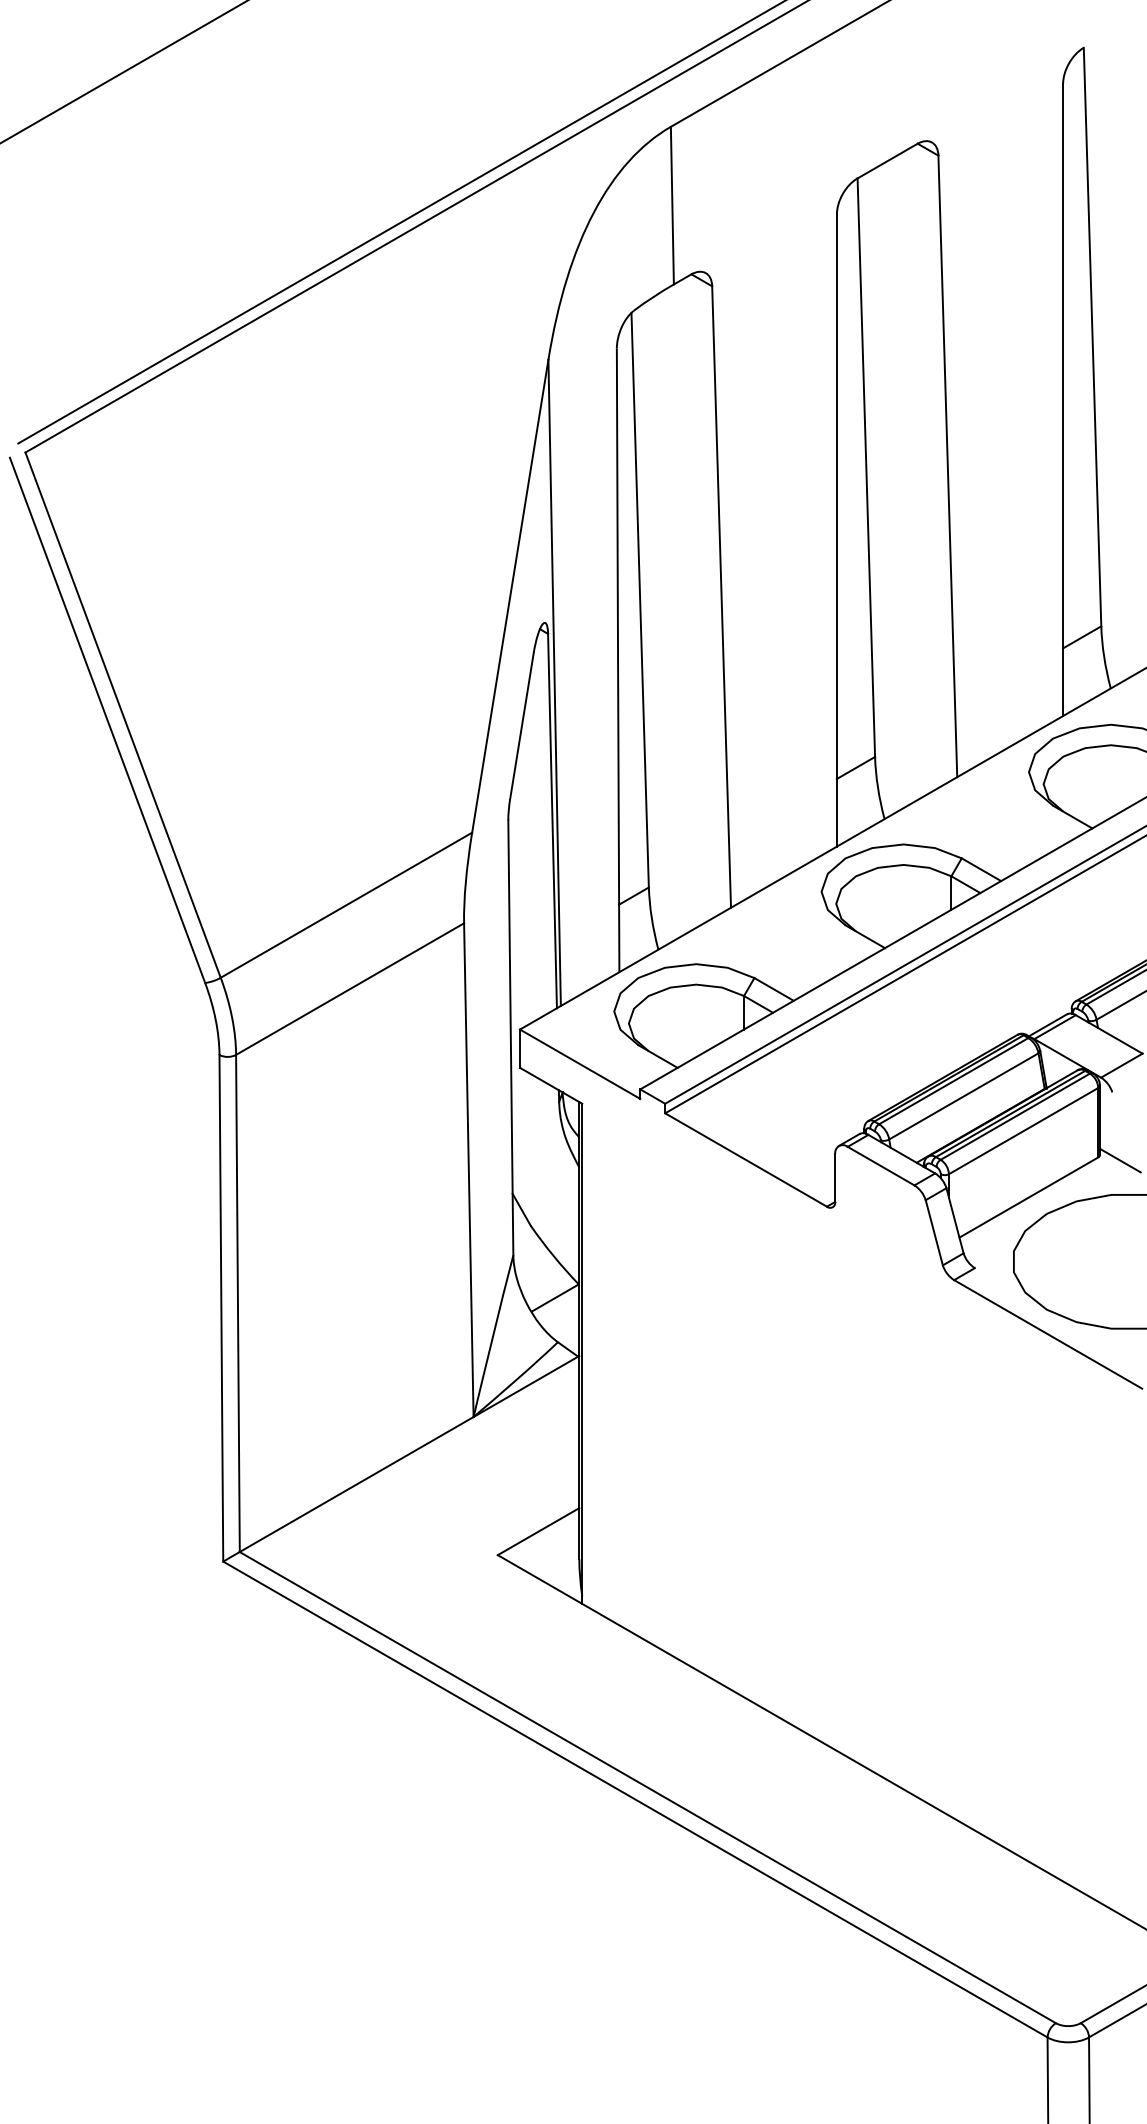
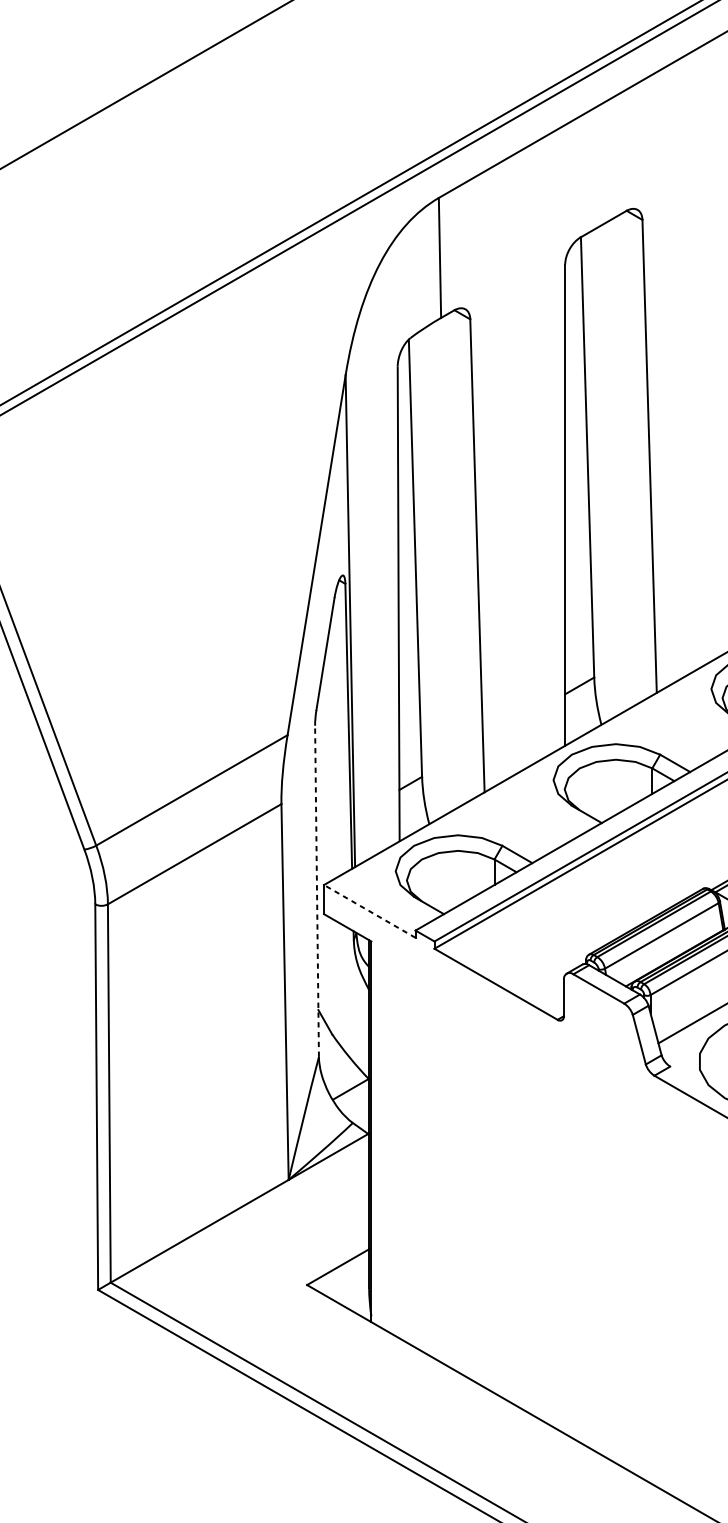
line: (510, 1037) -> (316, 891), solid -> dashed
line: (579, 1064) -> (369, 911), solid -> dashed

